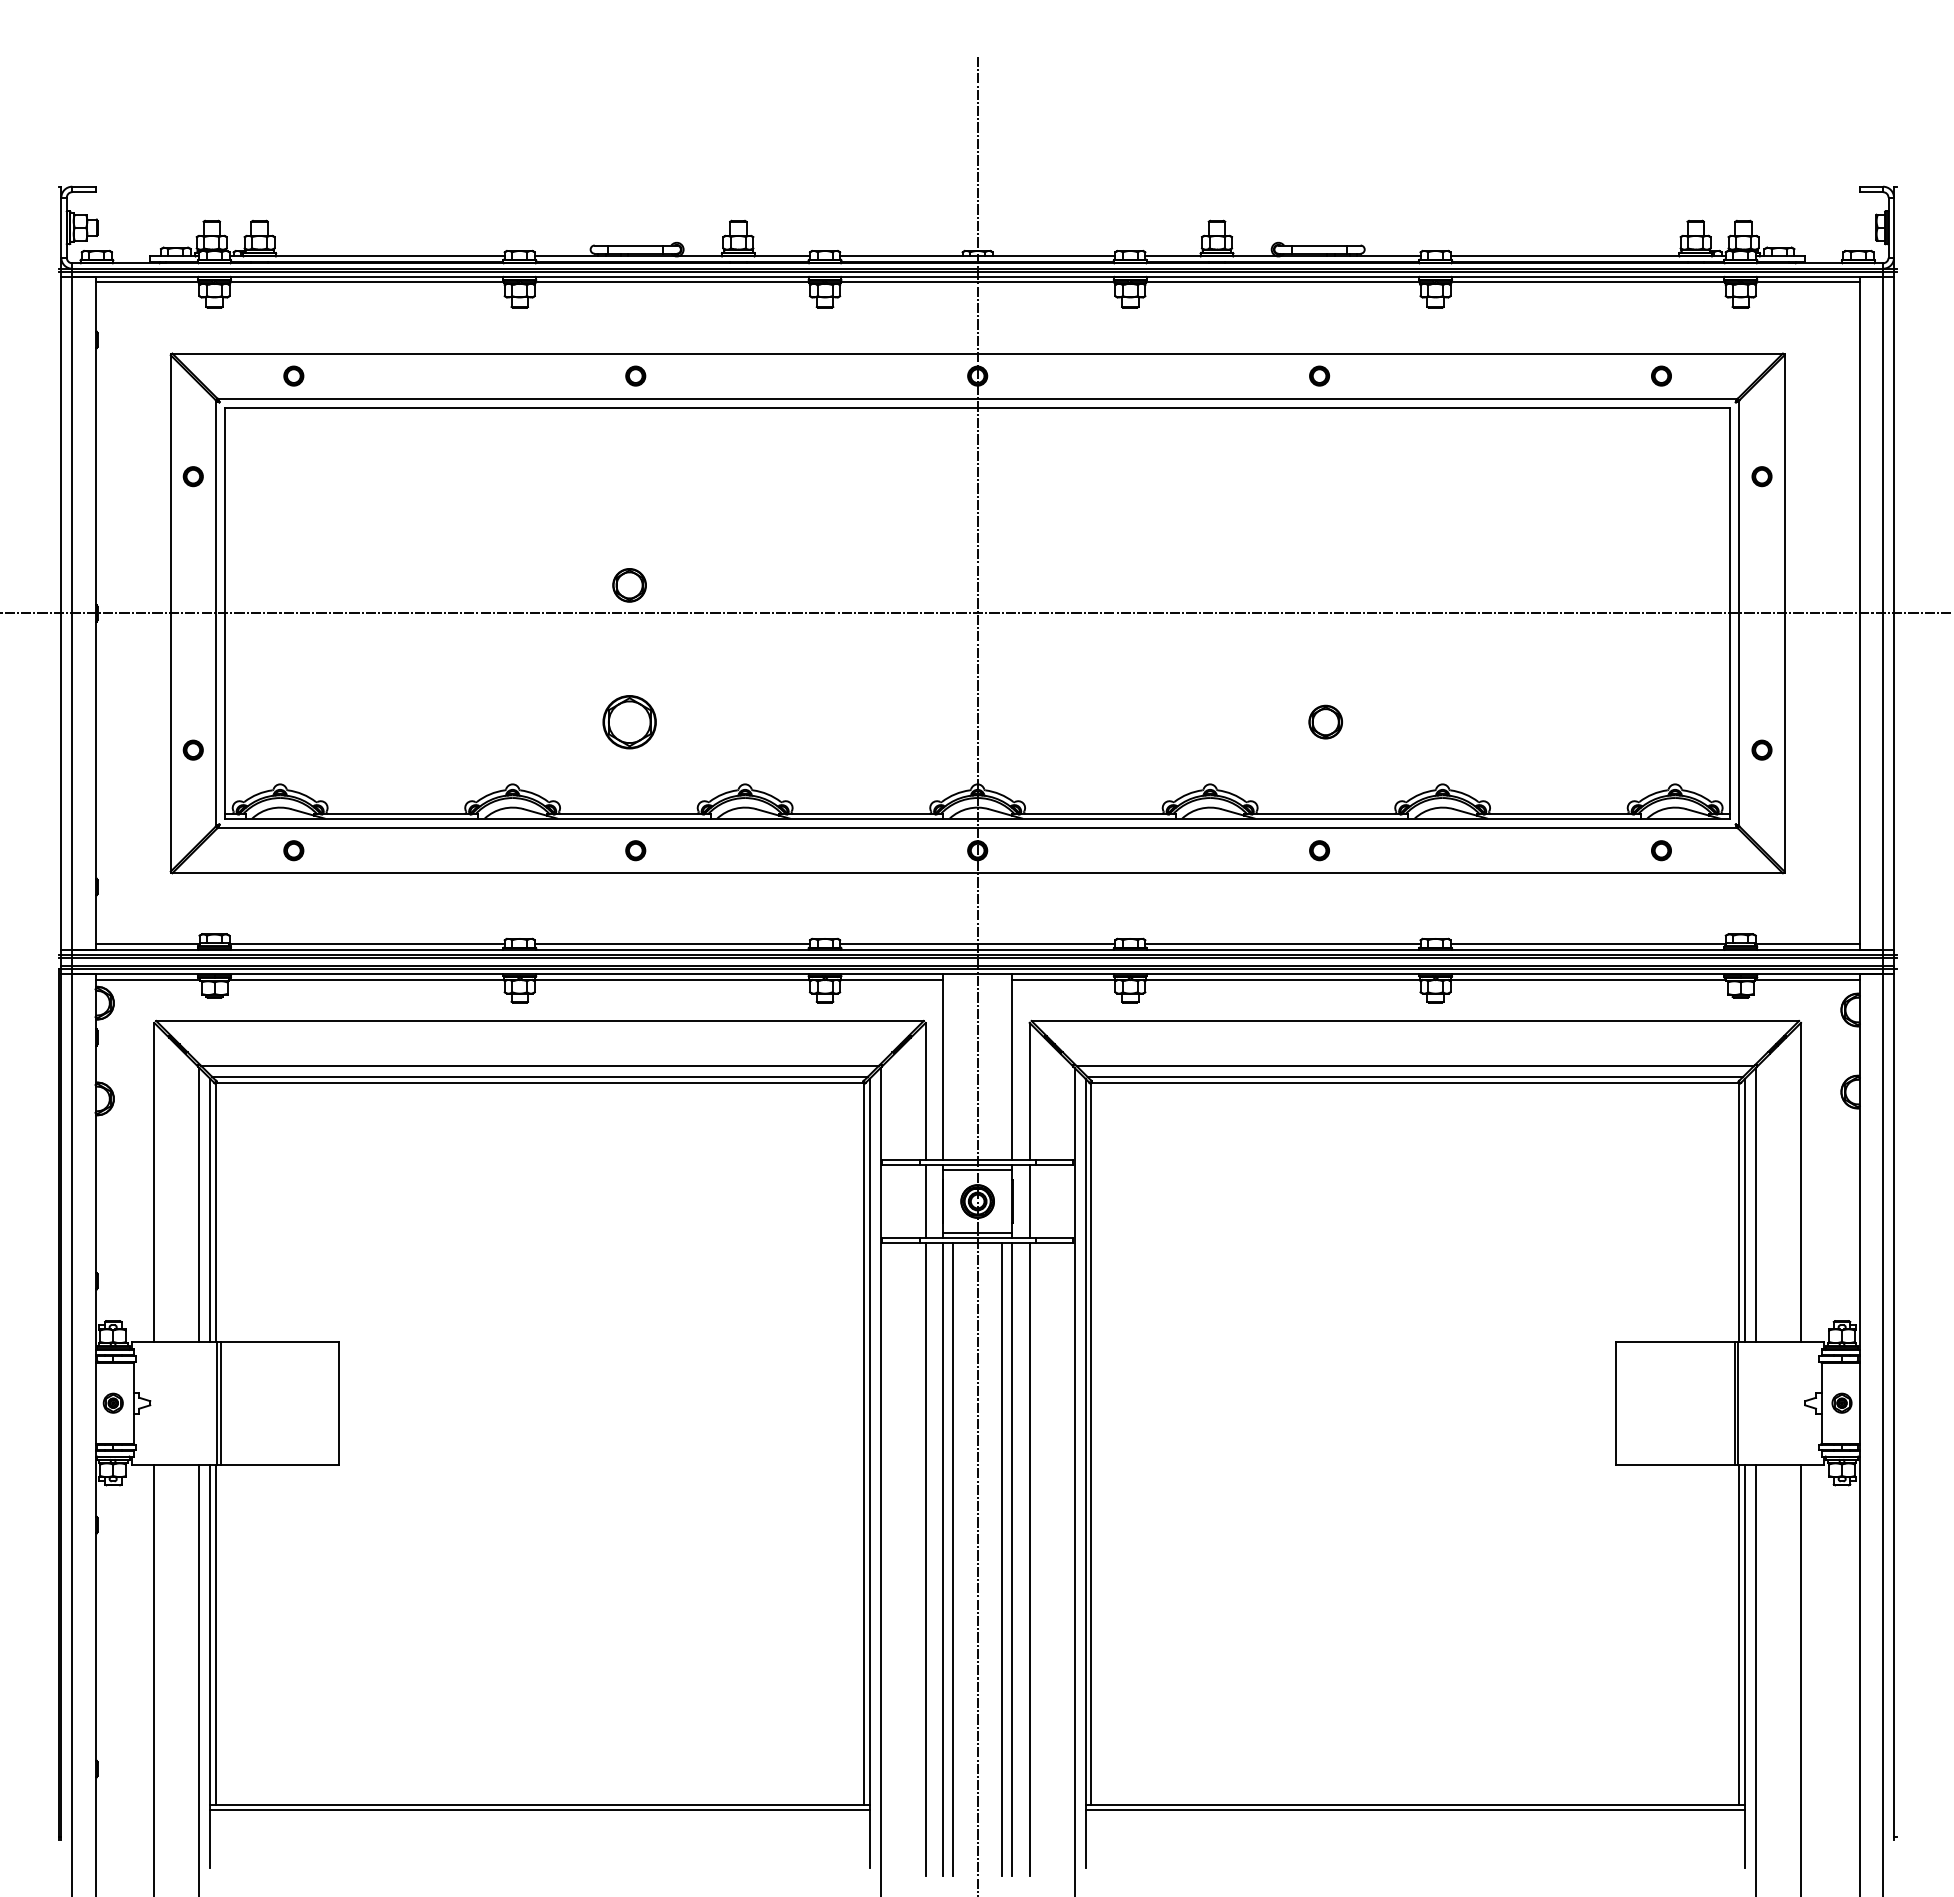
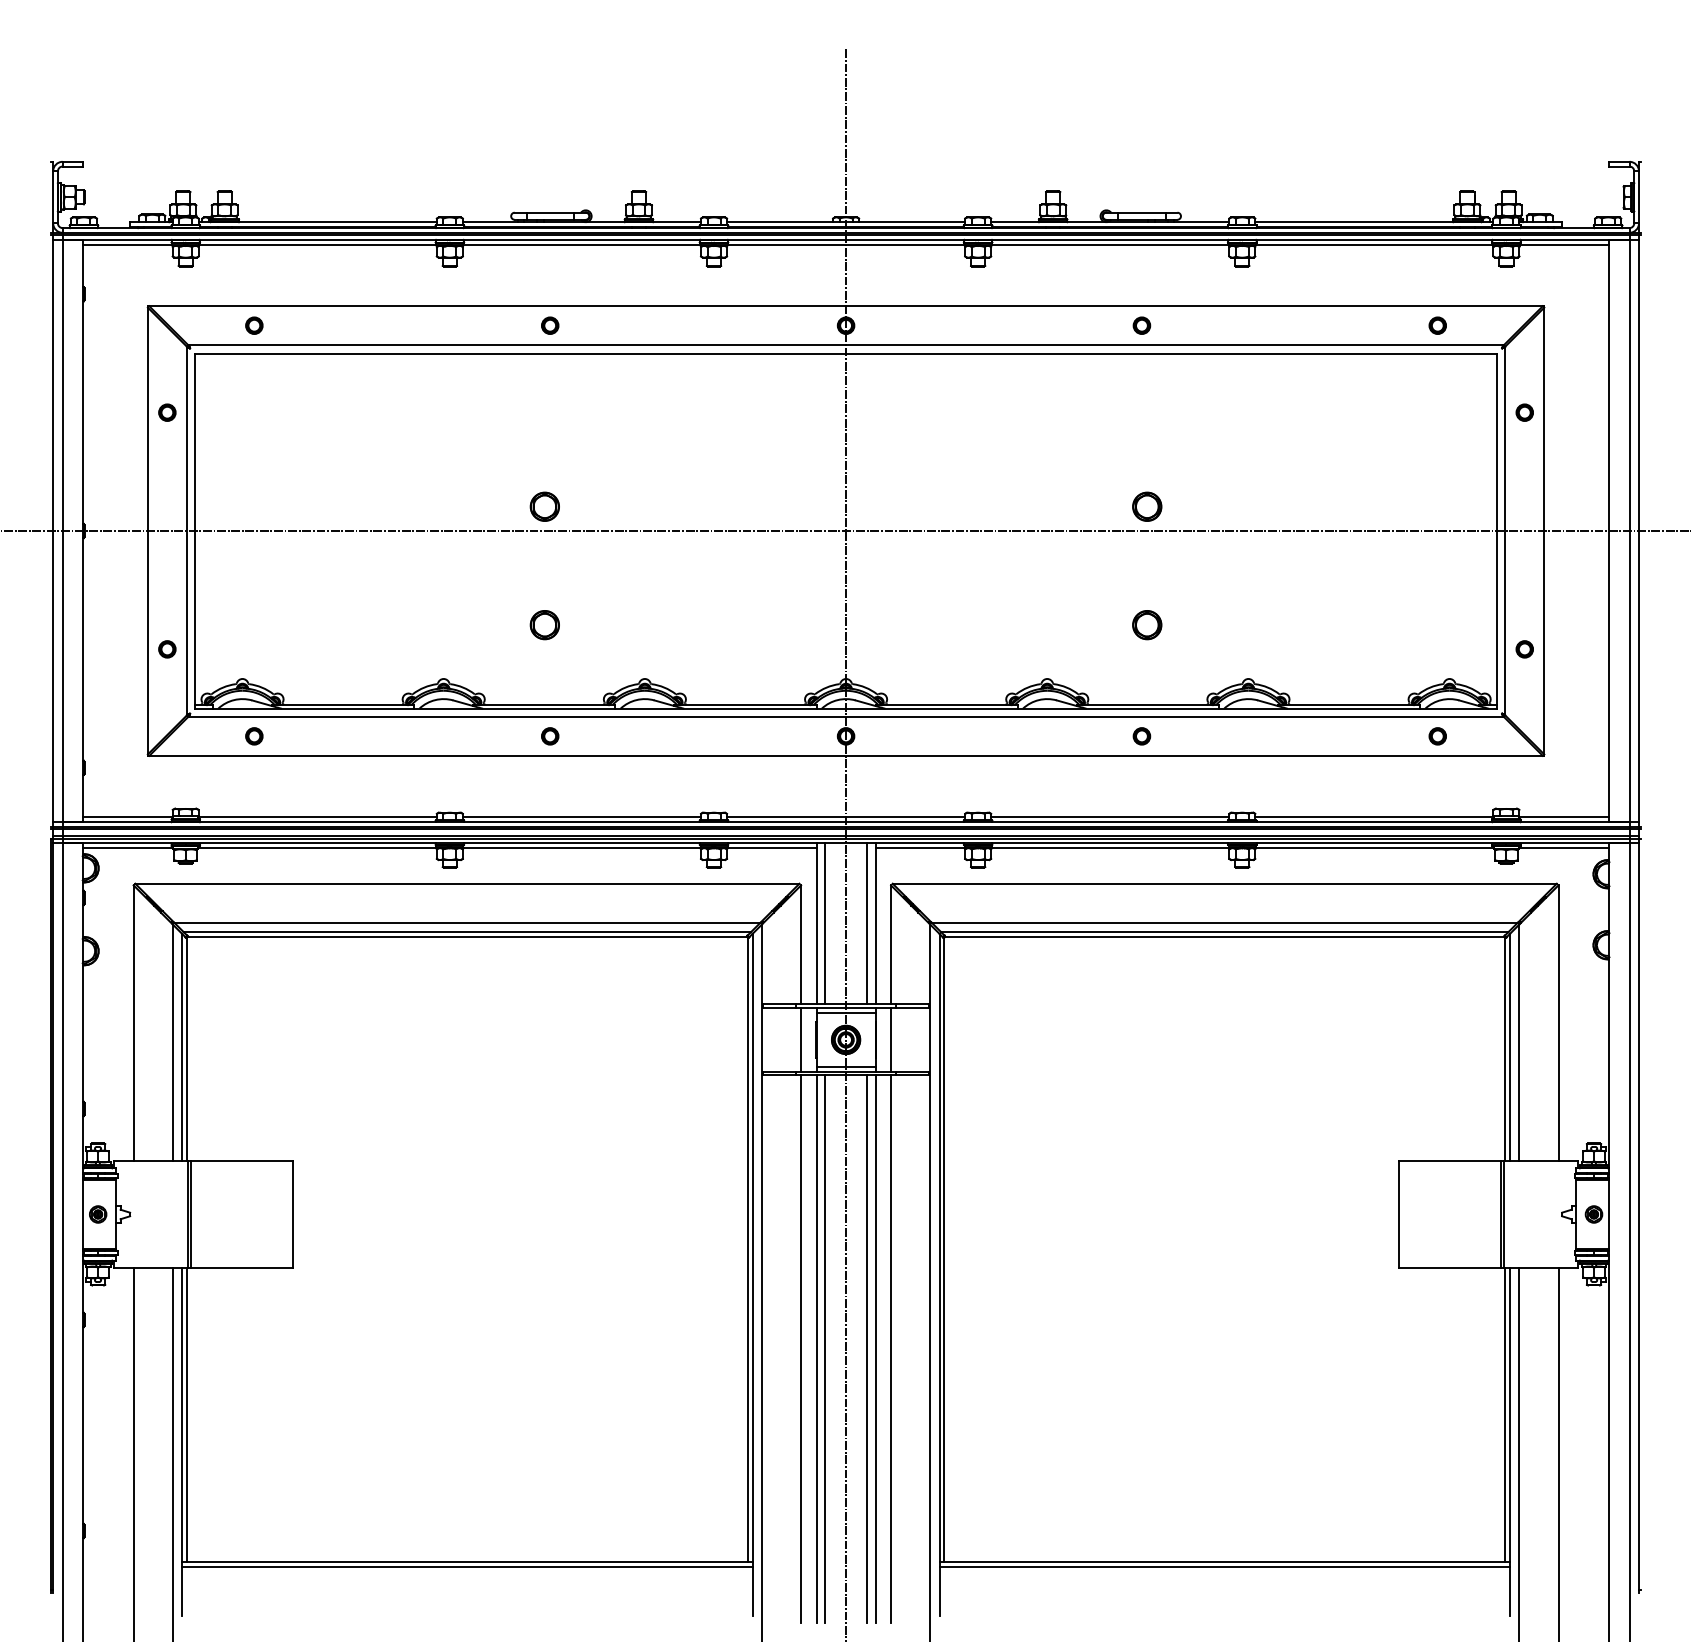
part: (1325, 585) -> (1147, 506), added
part: (629, 721) -> (544, 624), size x0.62
line: (953, 1067) -> (825, 923), added
line: (1002, 1067) -> (867, 923), added

